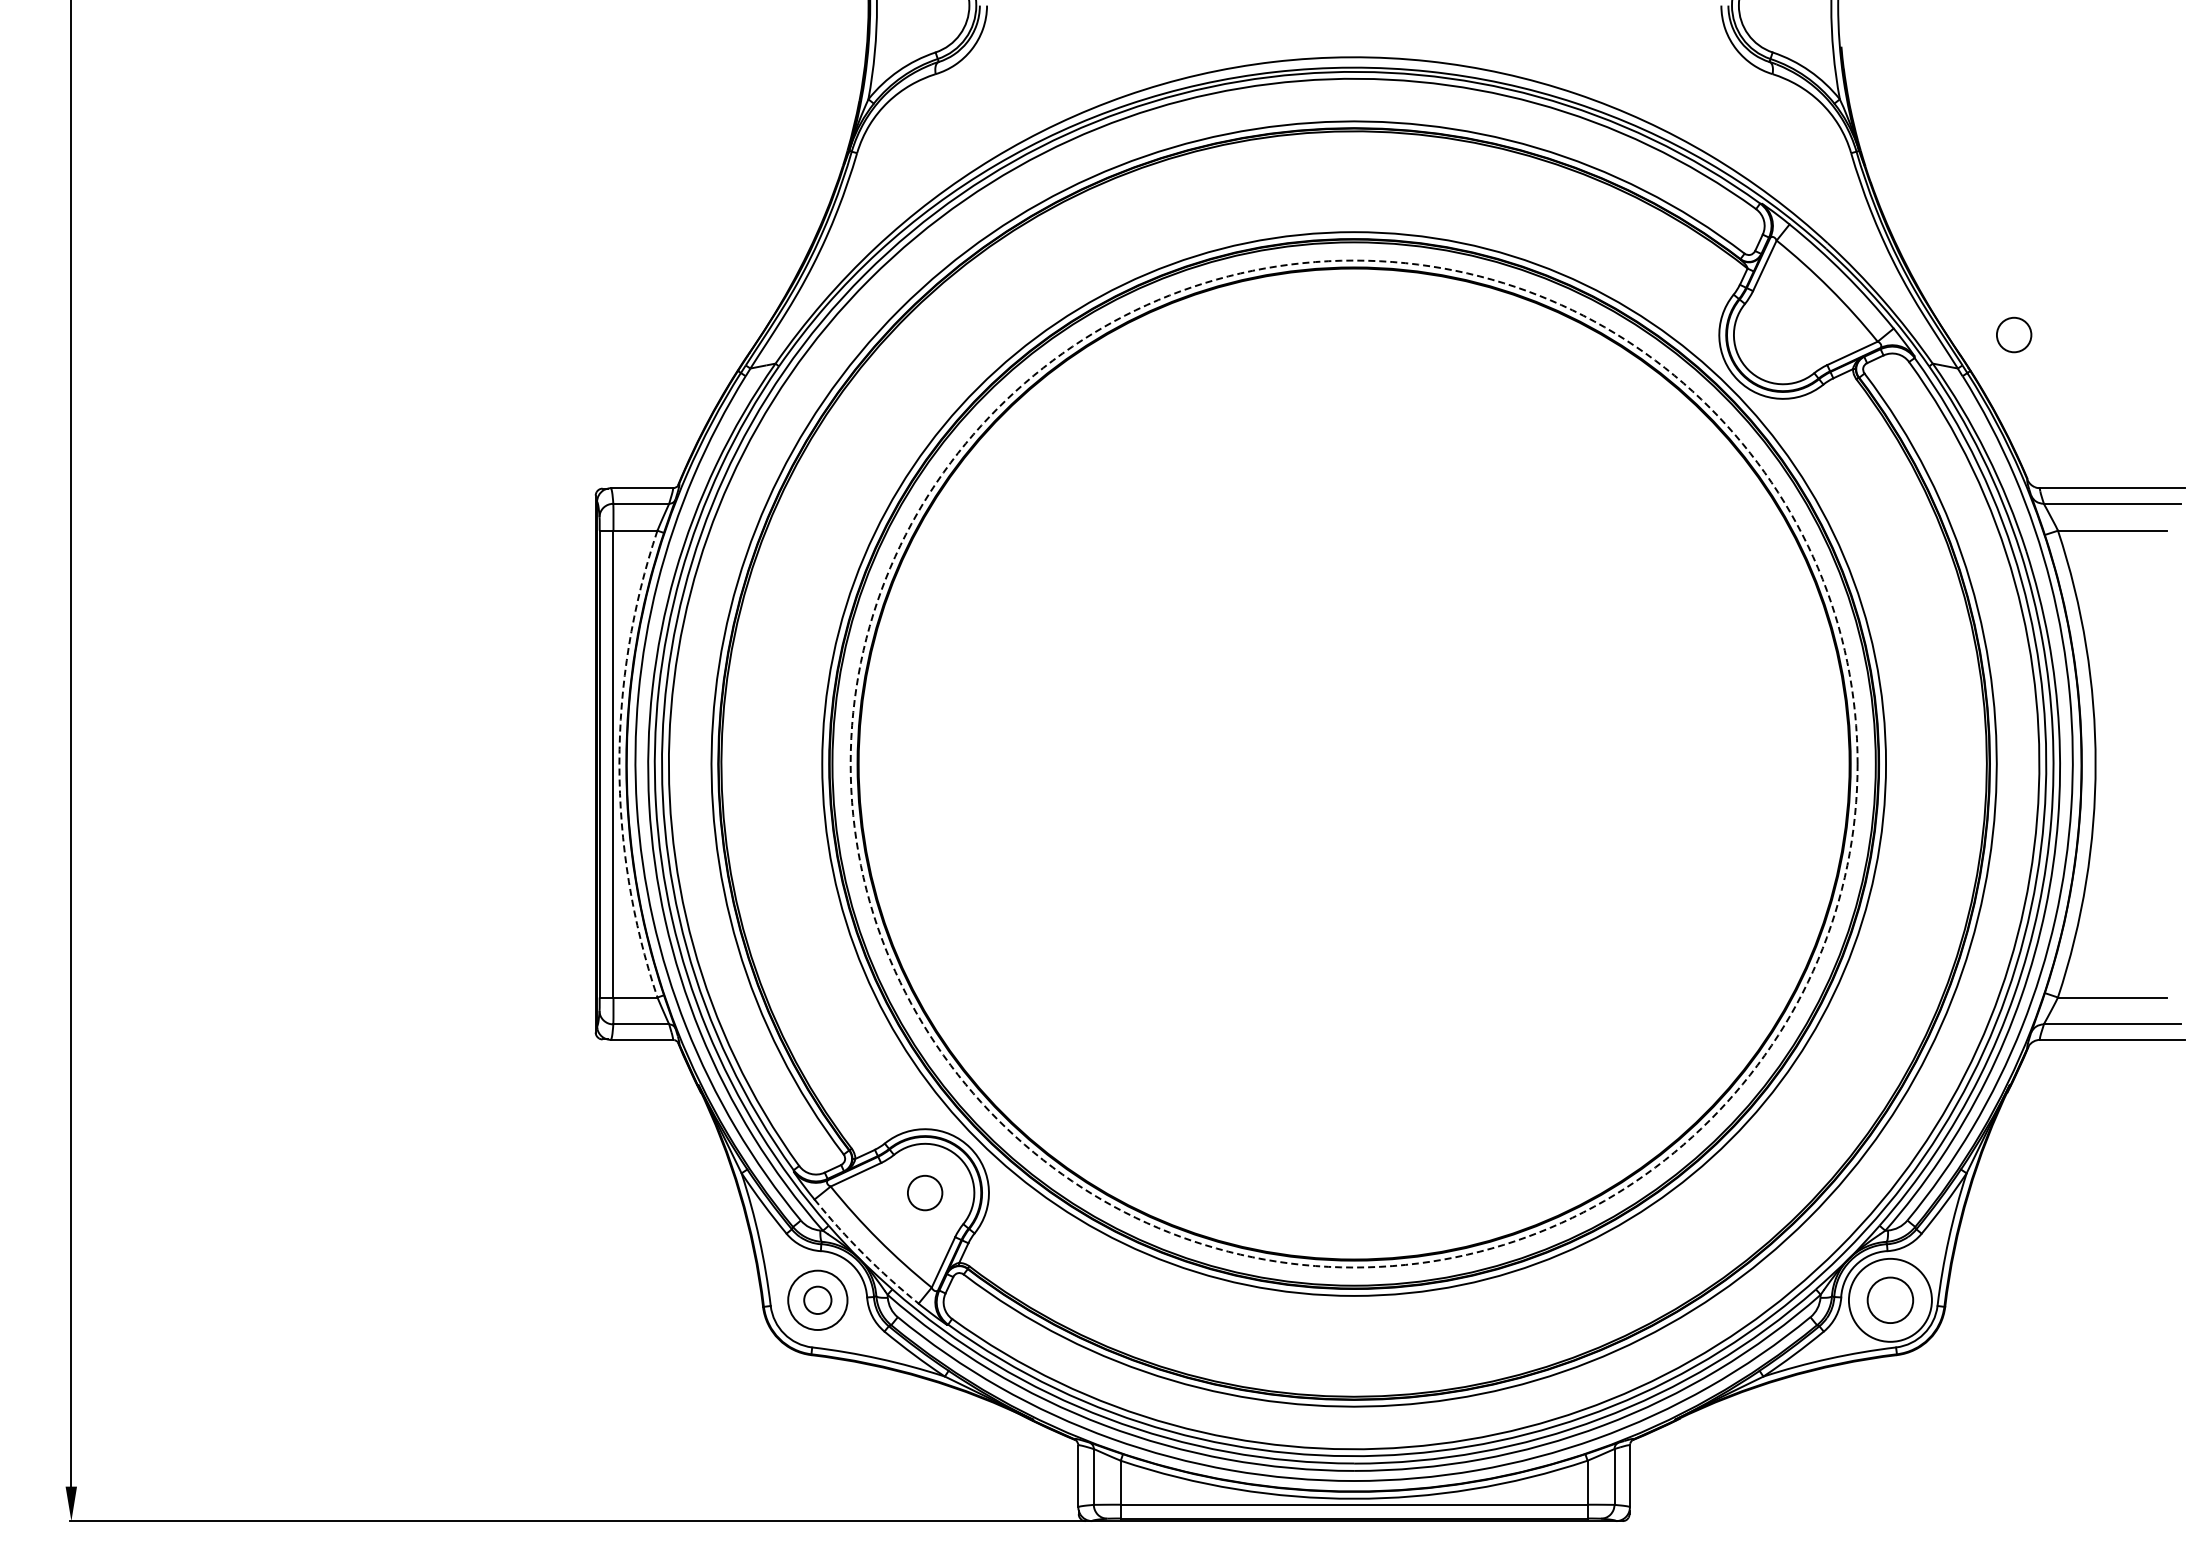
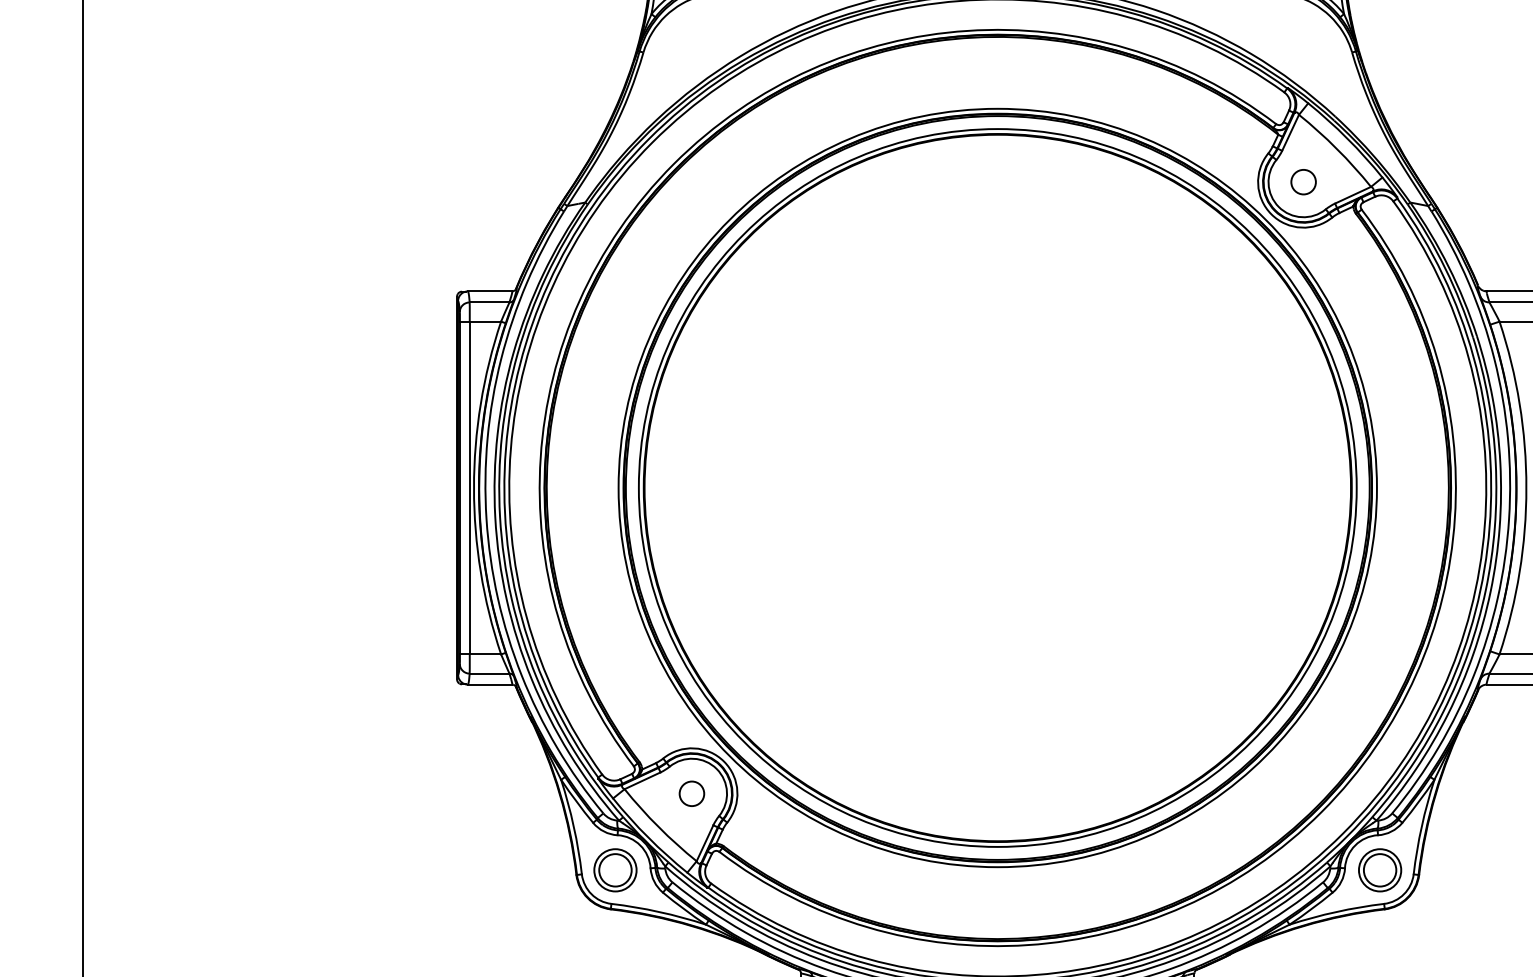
circle: (2014, 334) -> (1303, 181), moved
circle: (1353, 763) -> (997, 487), dashed -> solid
arc: (619, 764) -> (474, 488), dashed -> solid
arc: (863, 1254) -> (648, 837), dashed -> solid
circle: (1890, 1299) -> (1380, 869), size x0.71
circle: (817, 1300) -> (615, 870), size x1.67

